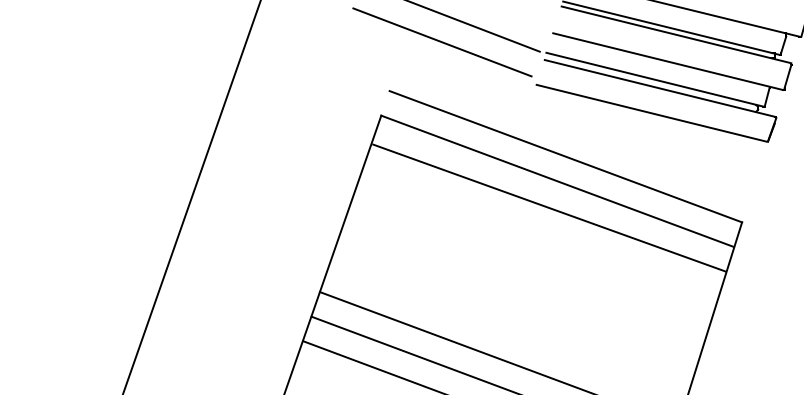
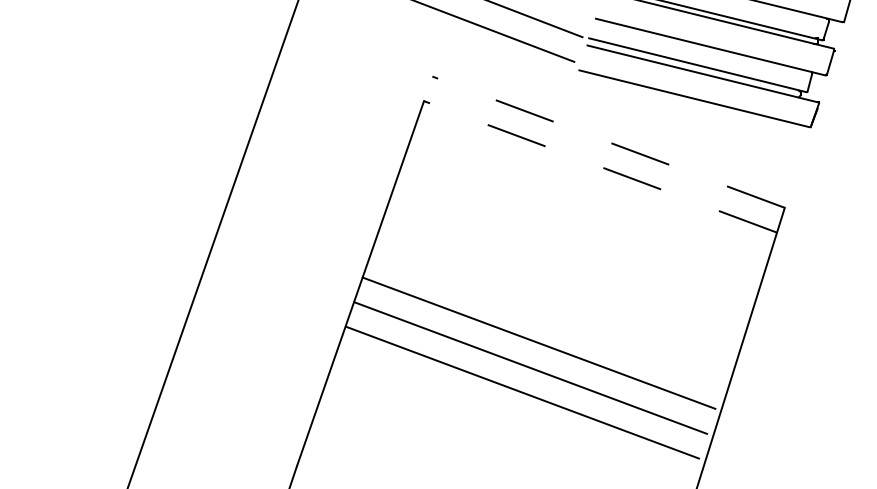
line: (565, 157) -> (608, 142), solid -> dashed
line: (556, 181) -> (599, 166), solid -> dashed
line: (548, 208) -> (591, 193), removed

